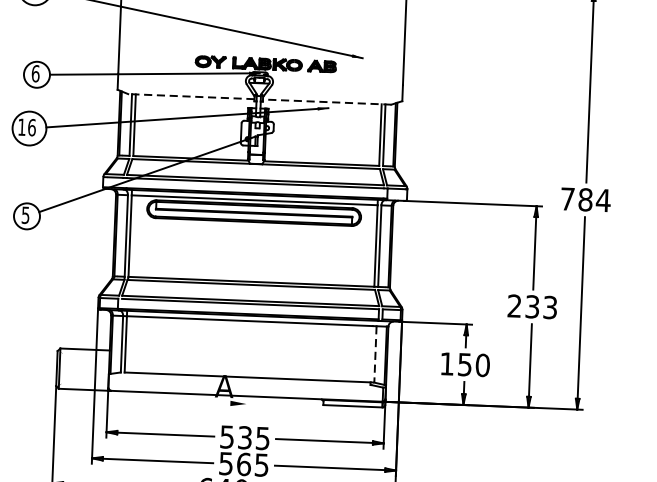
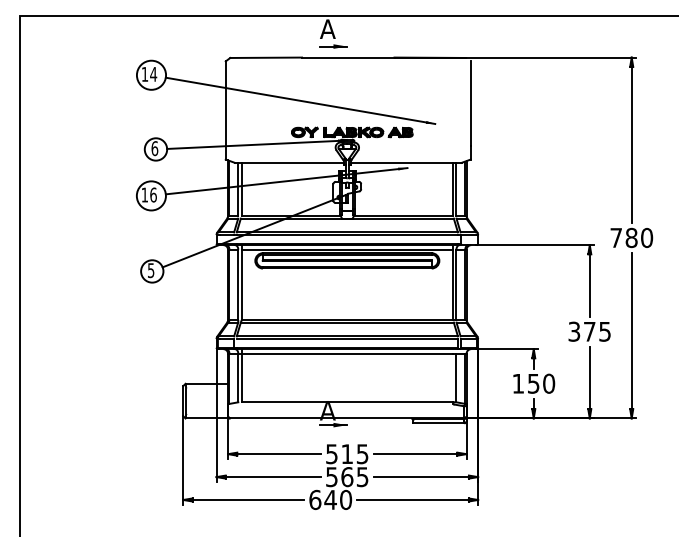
line: (190, 96) -> (288, 162), dashed -> solid
line: (326, 101) -> (405, 162), dashed -> solid
text: (602, 199) -> (646, 237), 784 -> 780
text: (532, 306) -> (589, 331), 233 -> 375
line: (375, 354) -> (456, 378), dashed -> solid
line: (230, 403) -> (333, 425), added
text: (244, 438) -> (346, 454), 535 -> 515

